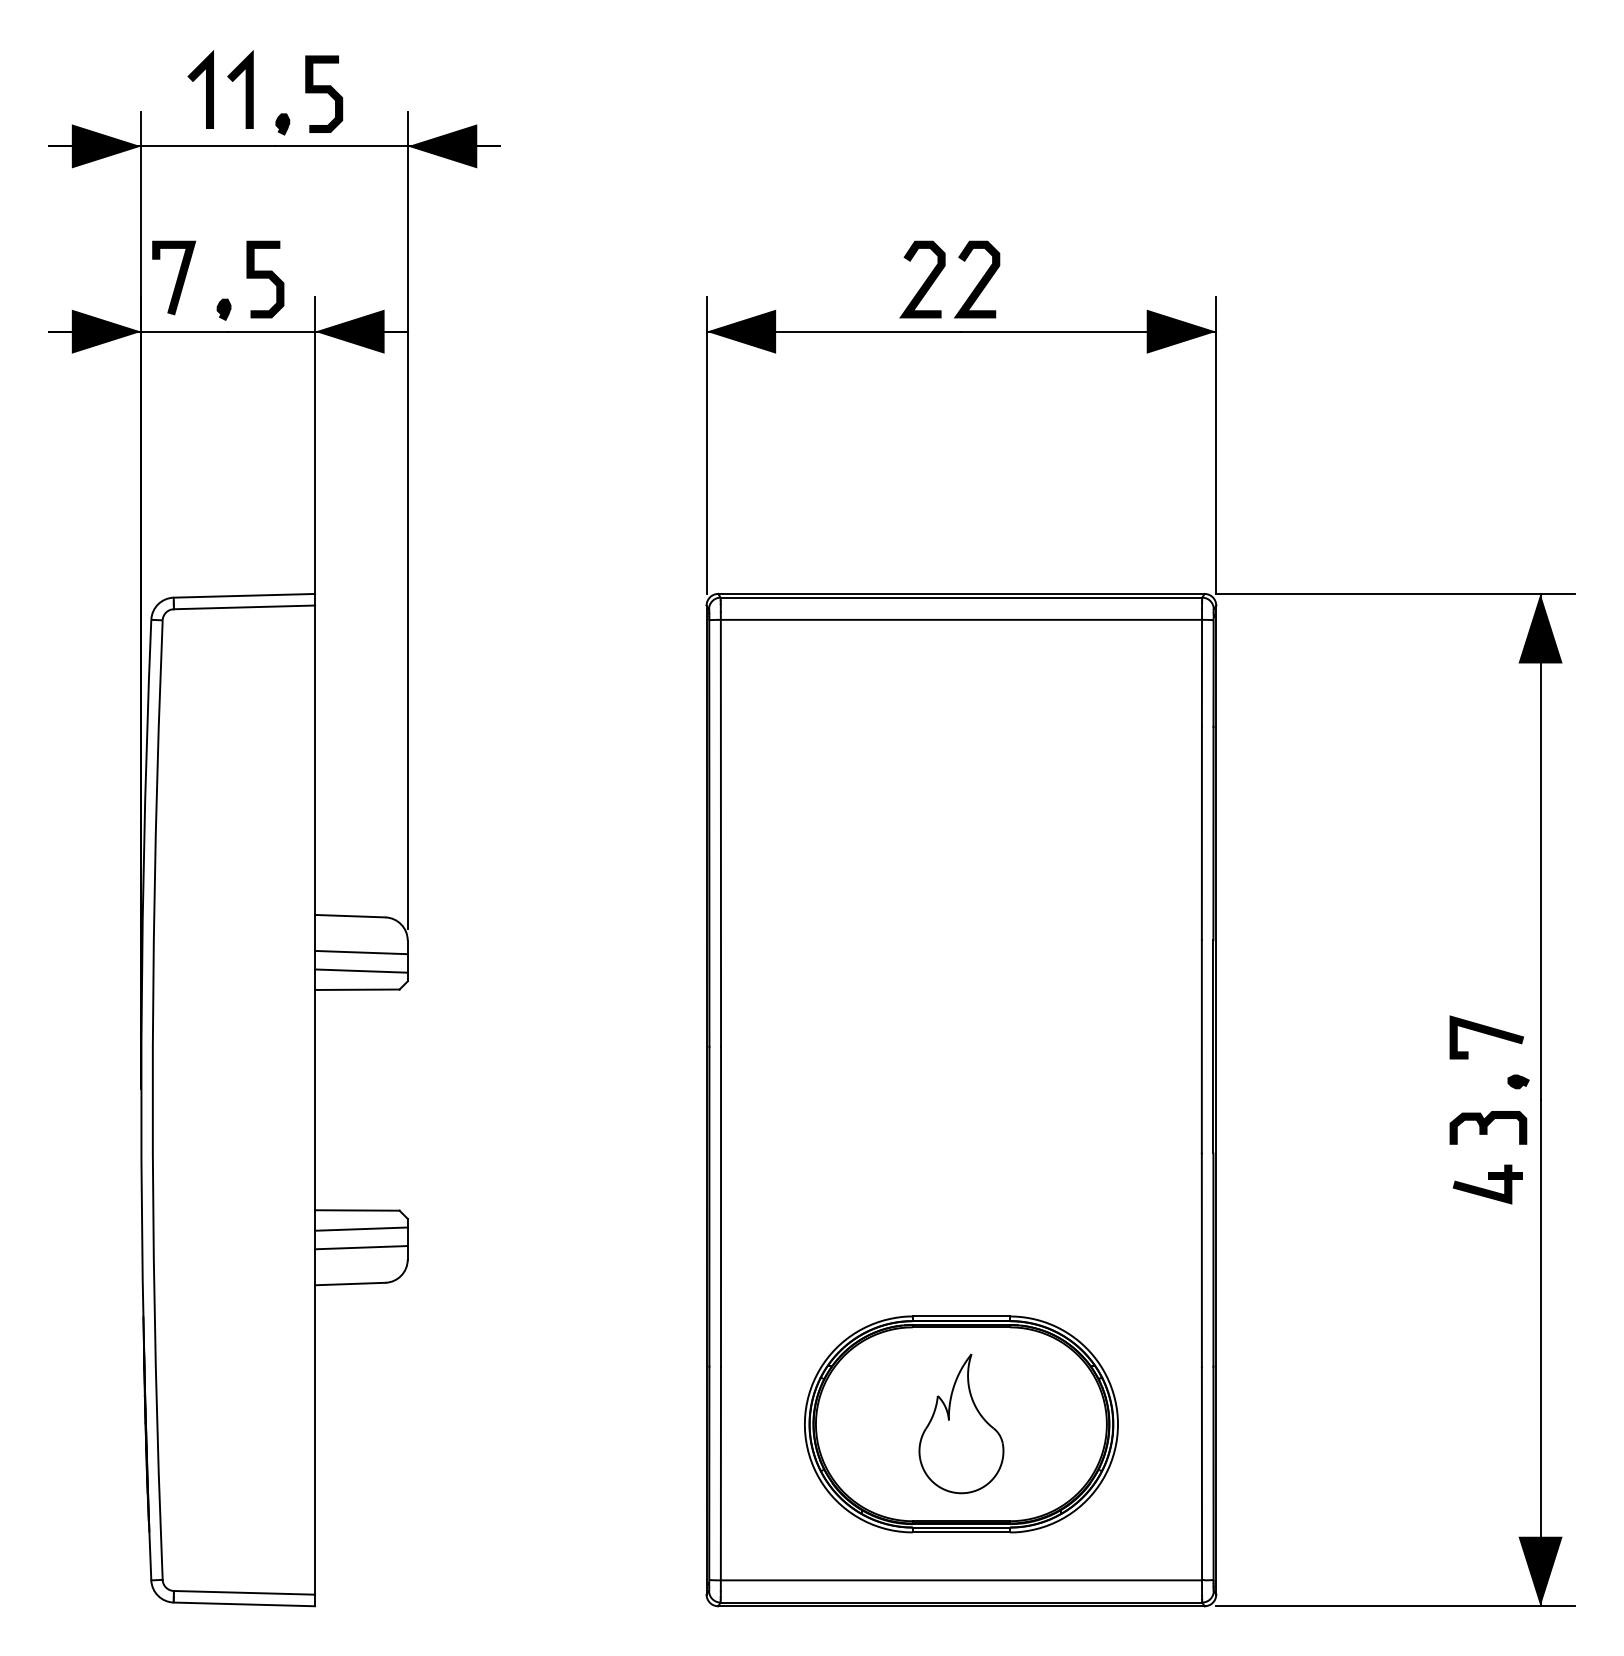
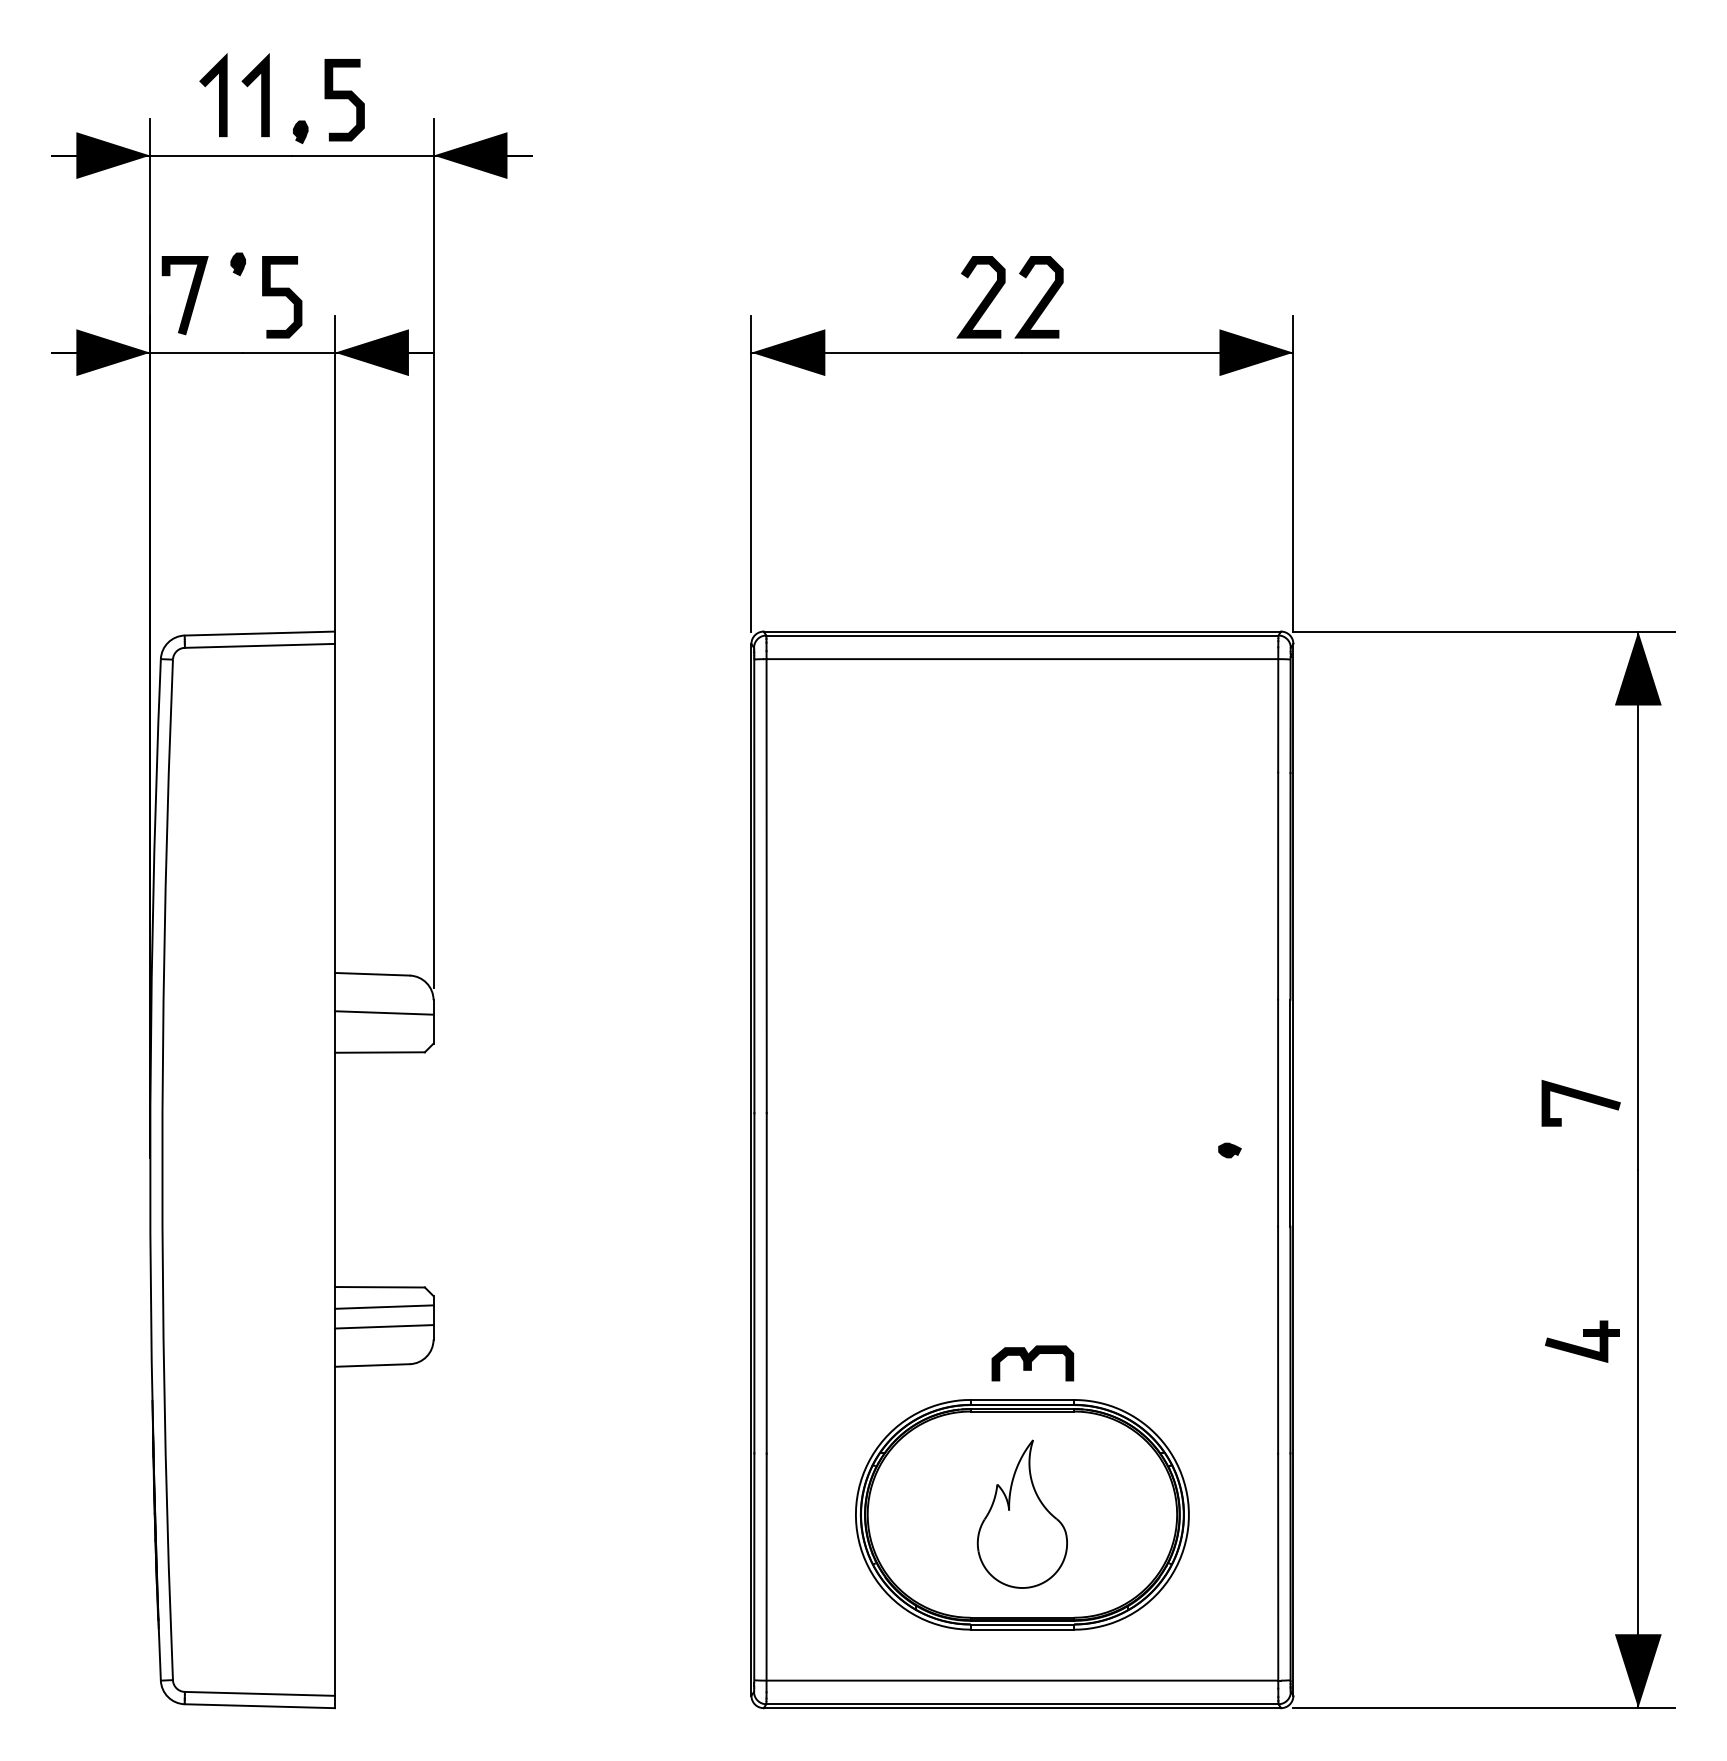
part: (223, 309) -> (237, 264), moved
line: (361, 970) -> (384, 1032), removed
part: (1518, 1081) -> (1229, 1150), moved
part: (1488, 1127) -> (1032, 1363), moved
part: (1488, 1184) -> (1582, 1341), moved

